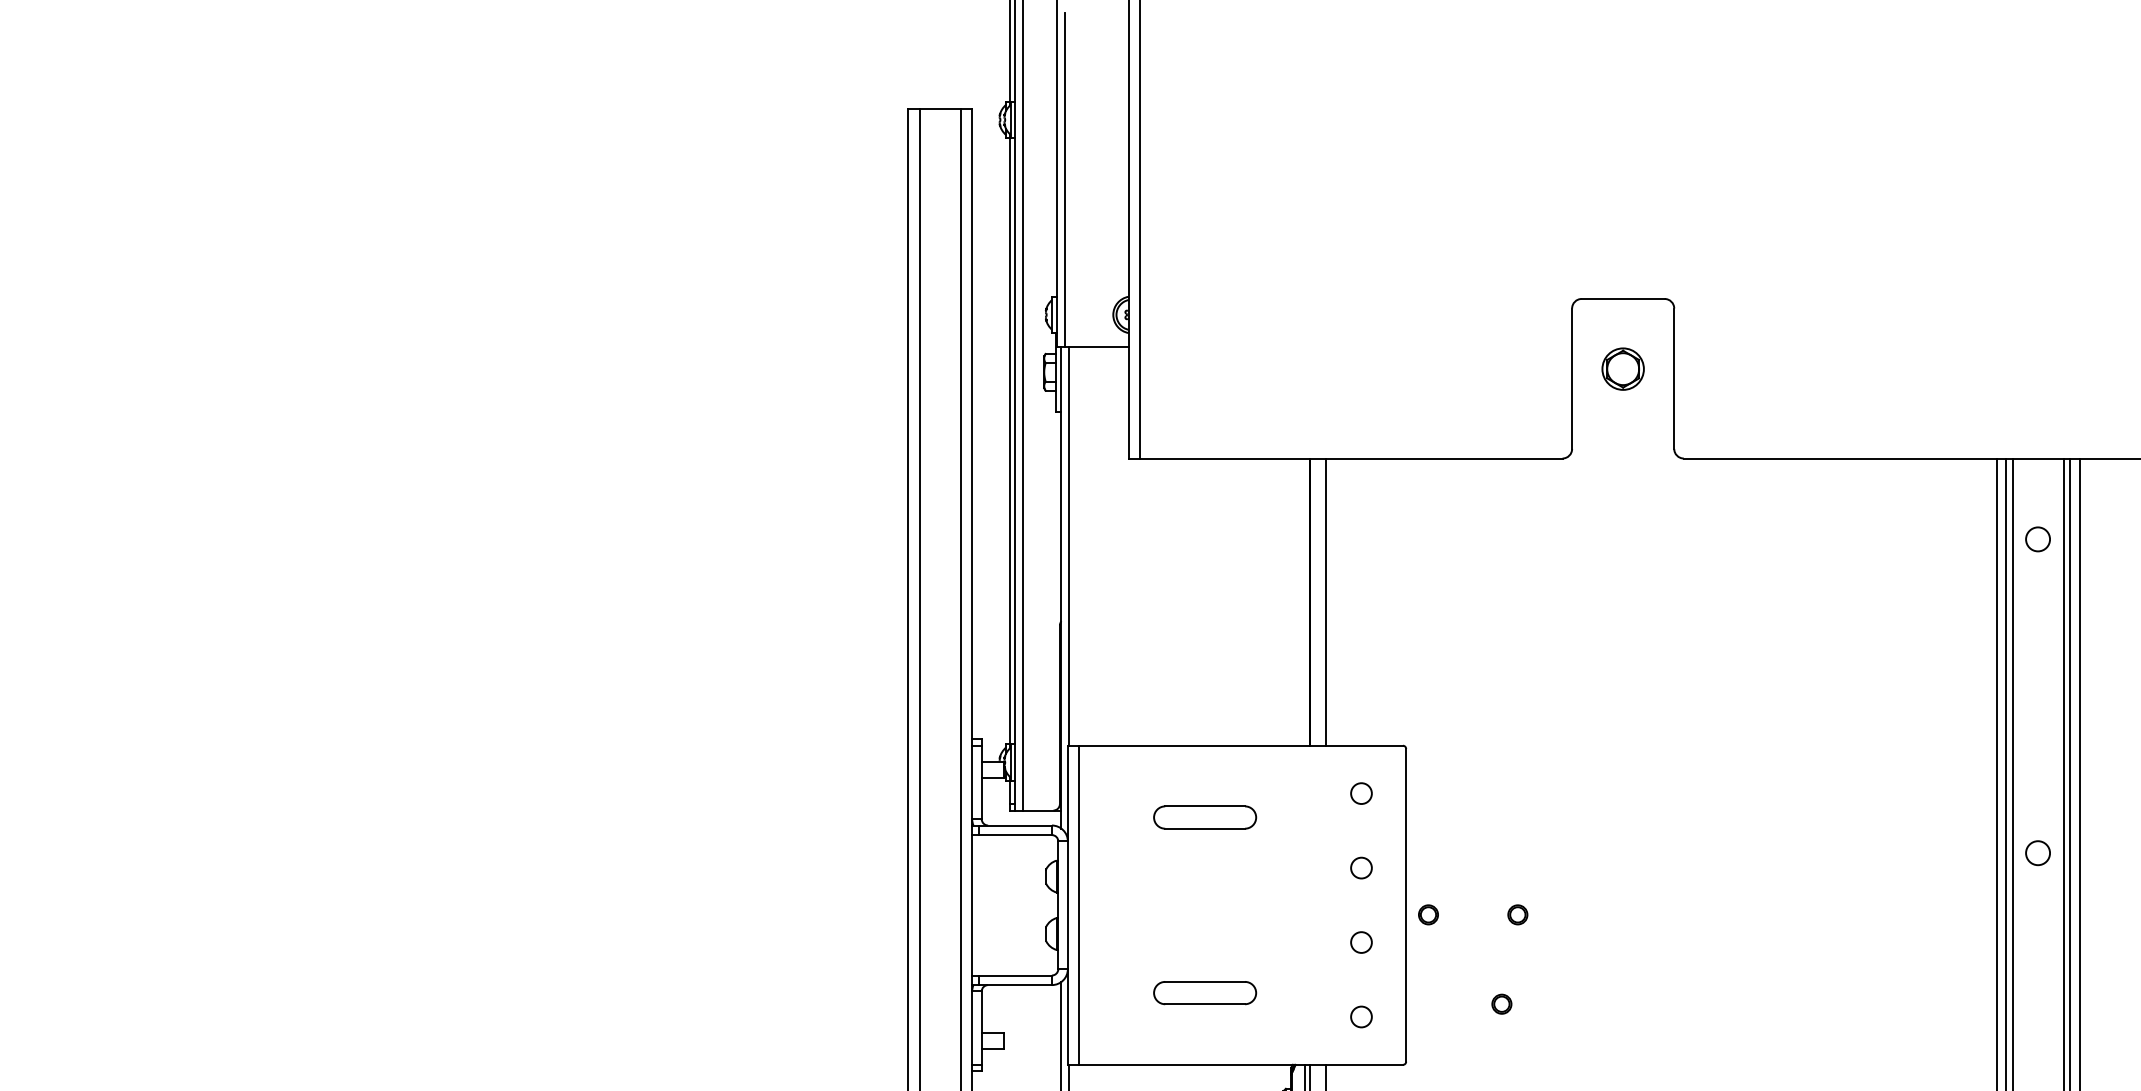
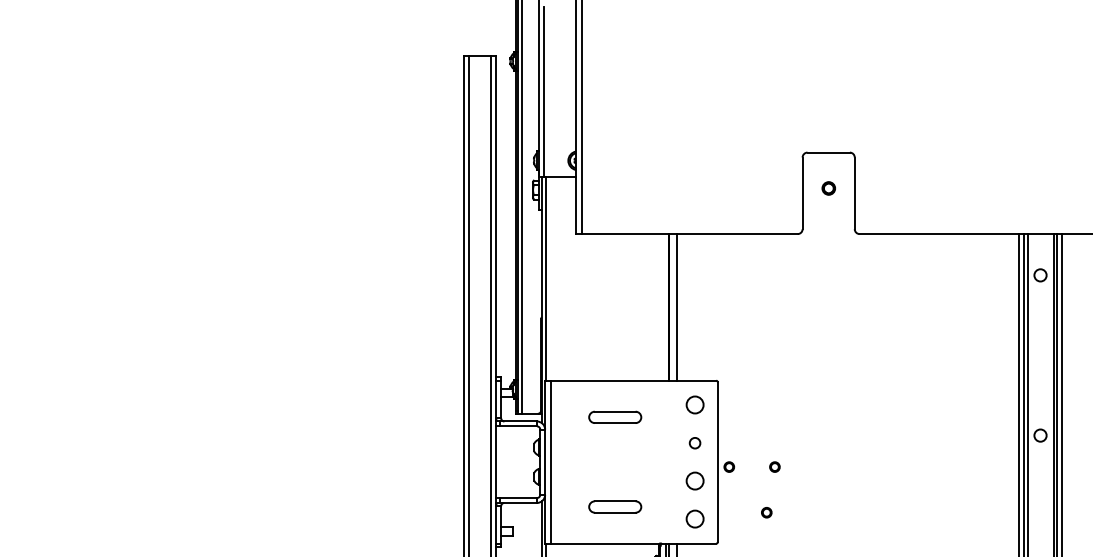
part: (1622, 369) -> (828, 188), size x0.6
circle: (1360, 794) -> (694, 405), size x1.6
circle: (1360, 943) -> (694, 481), size x1.6
circle: (1360, 1017) -> (694, 519), size x1.6

